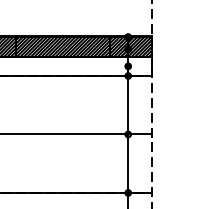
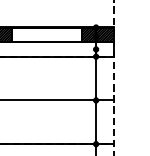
hatch: (62, 46) -> (46, 34), removed

